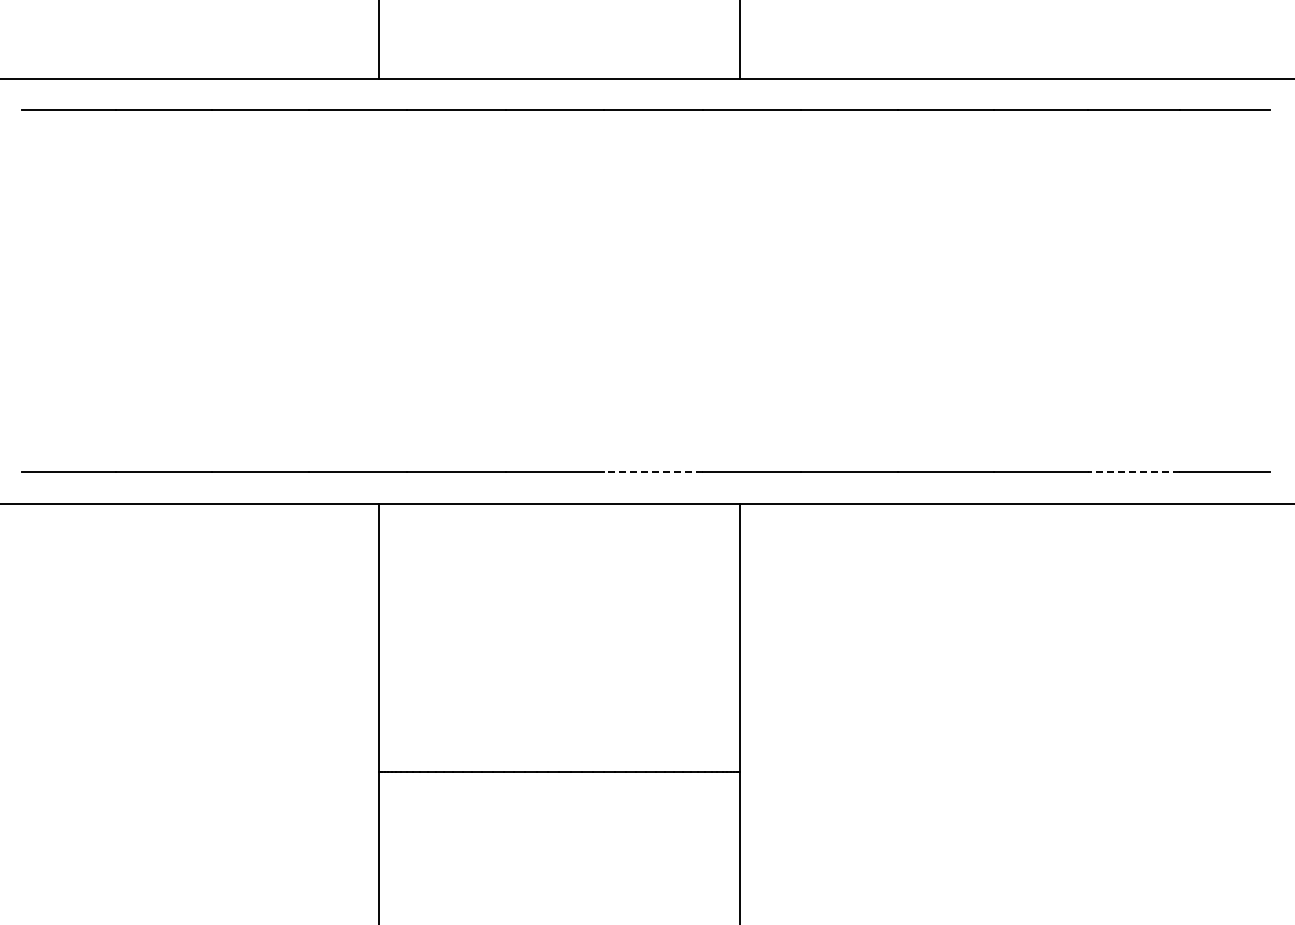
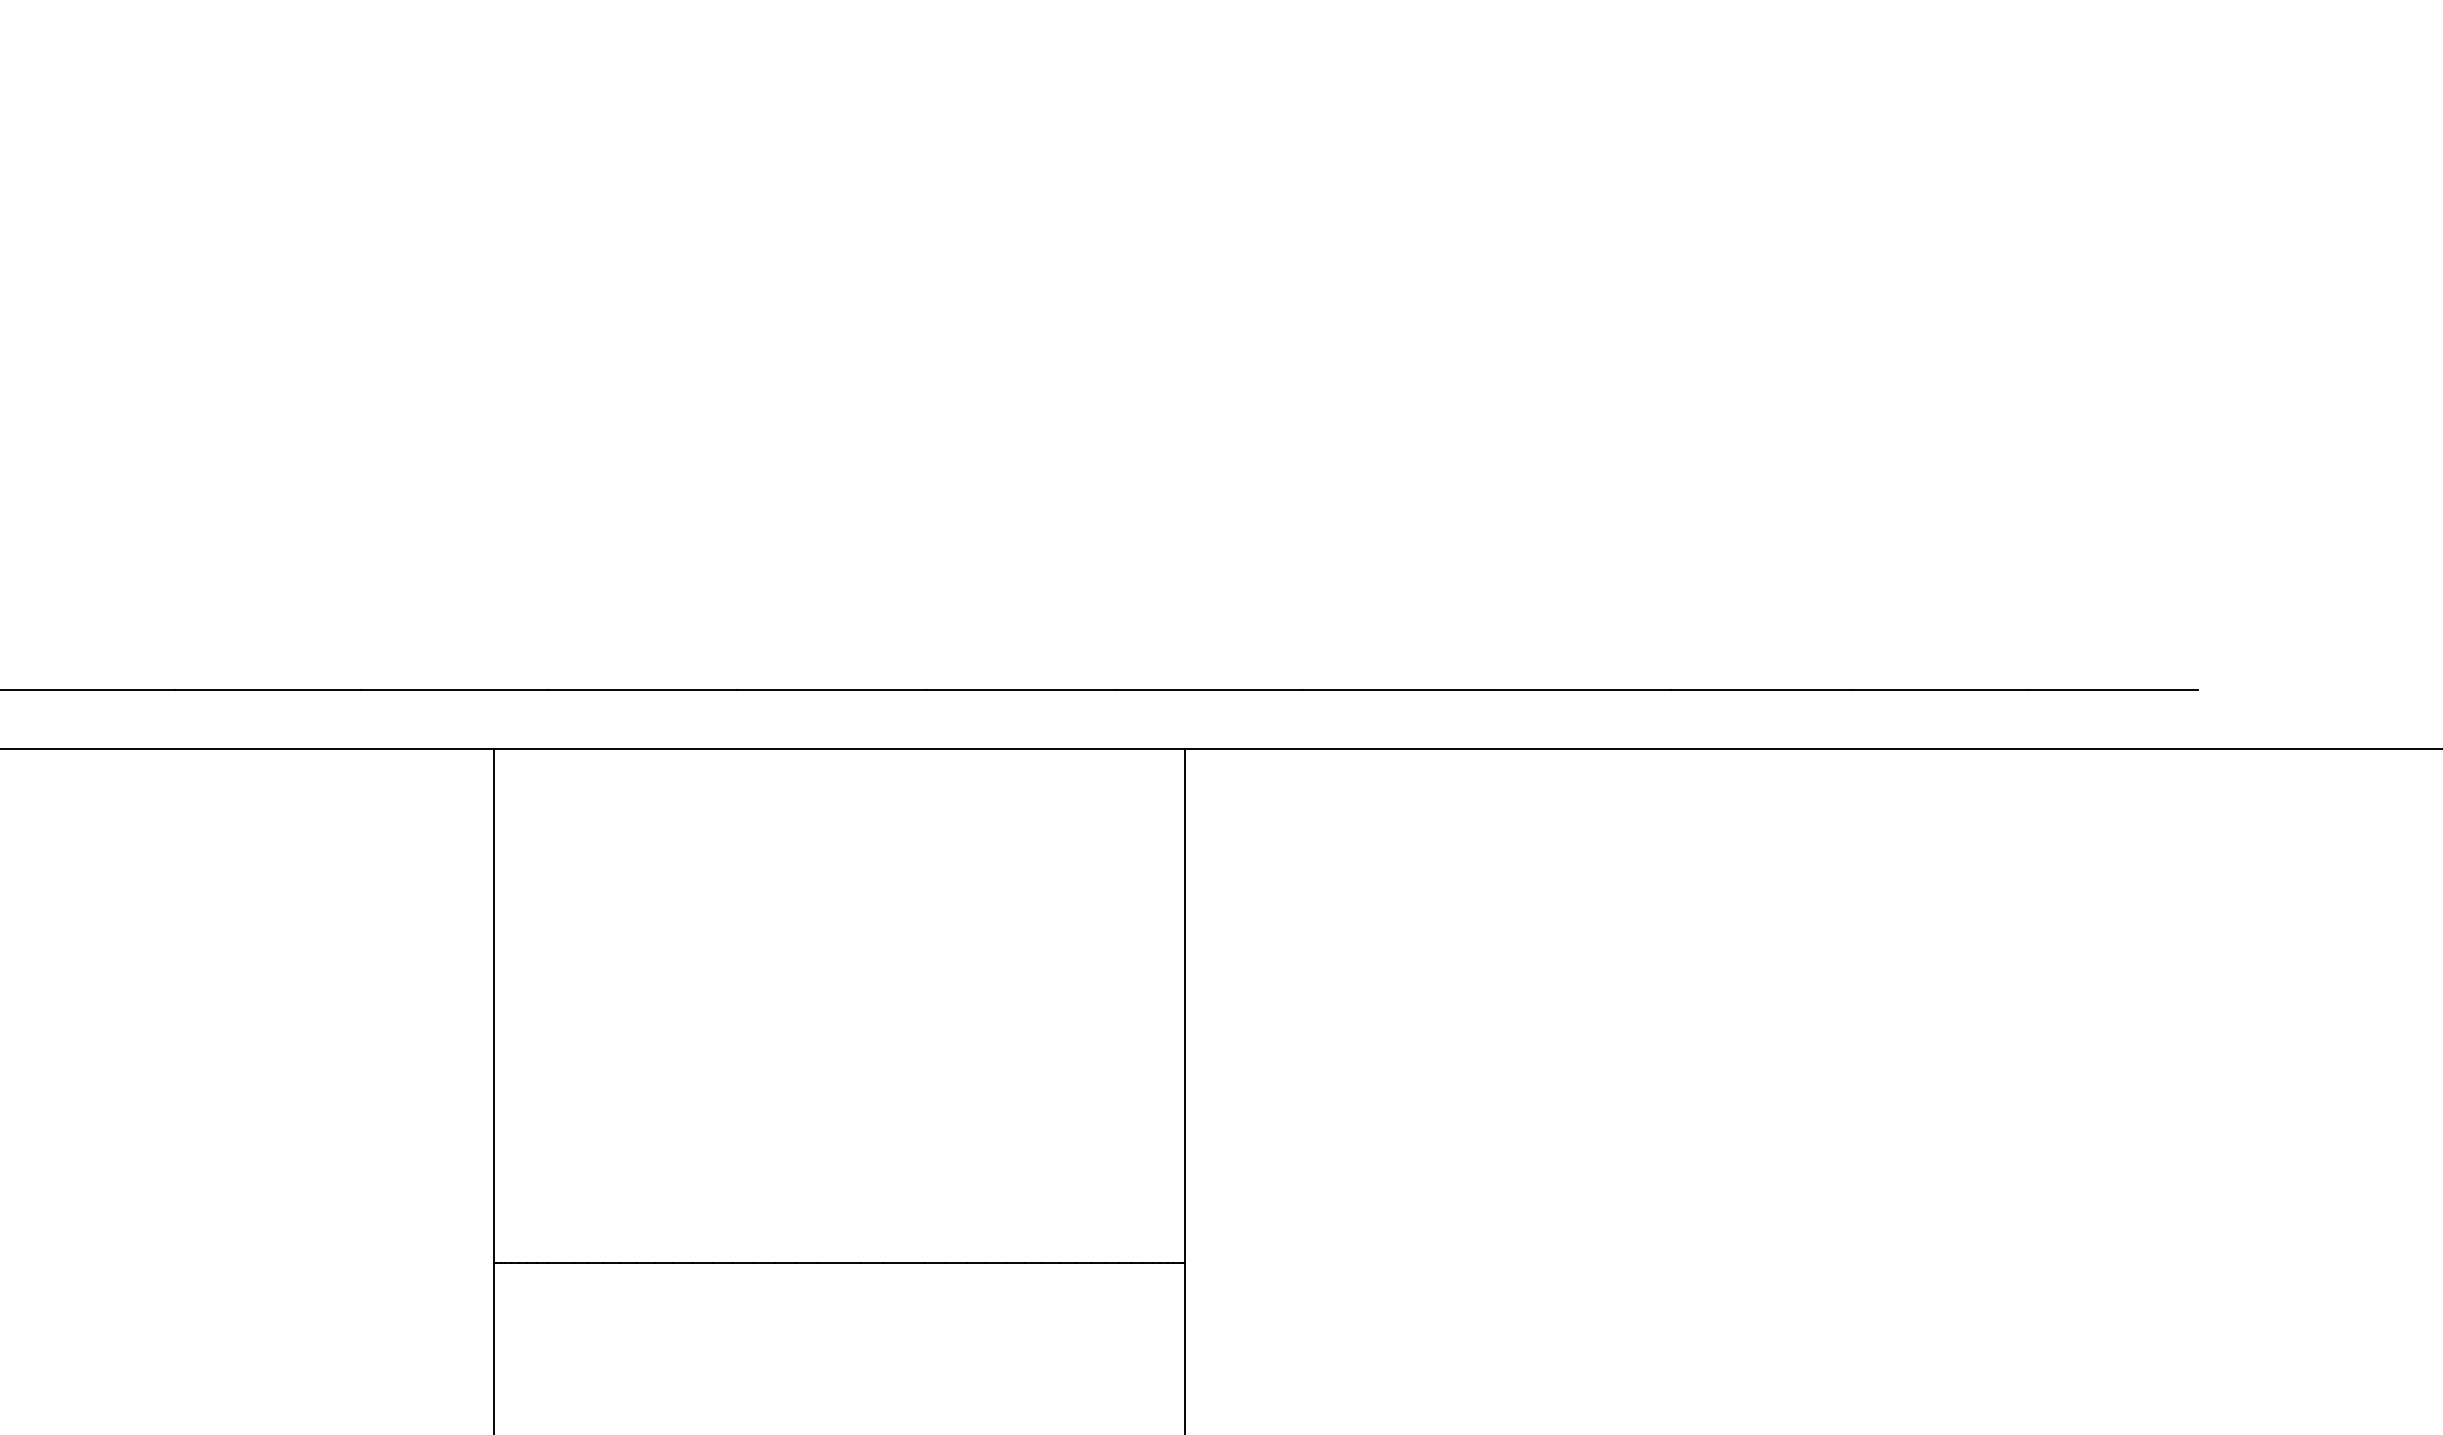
line: (653, 472) -> (1019, 690), dashed -> solid
line: (1134, 472) -> (1939, 690), dashed -> solid

